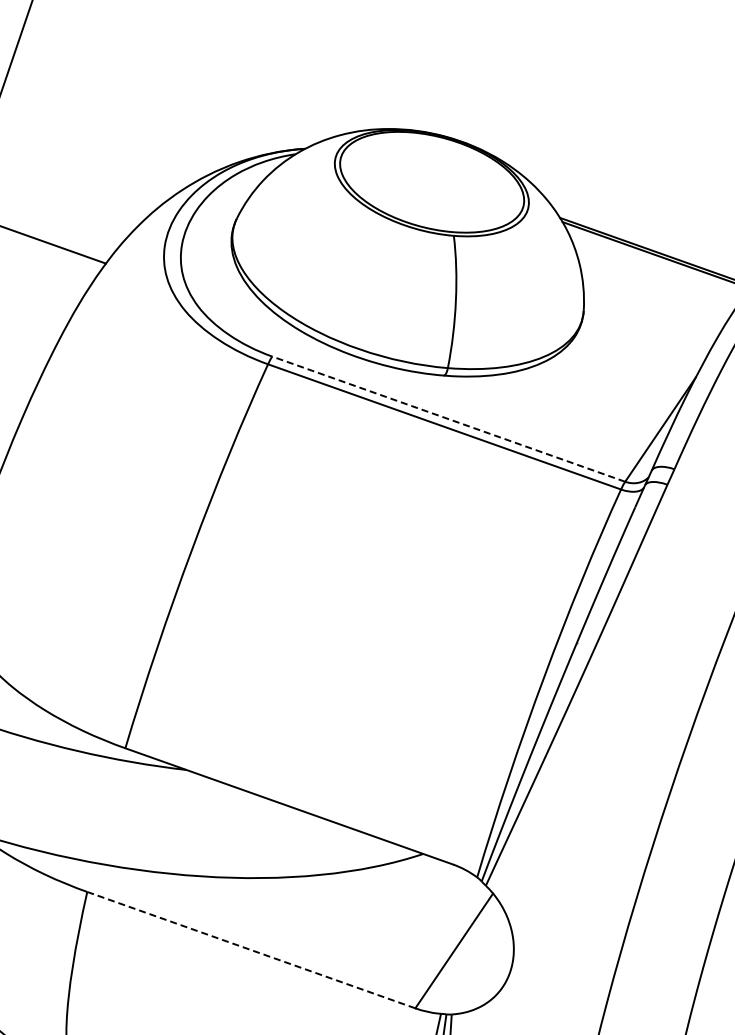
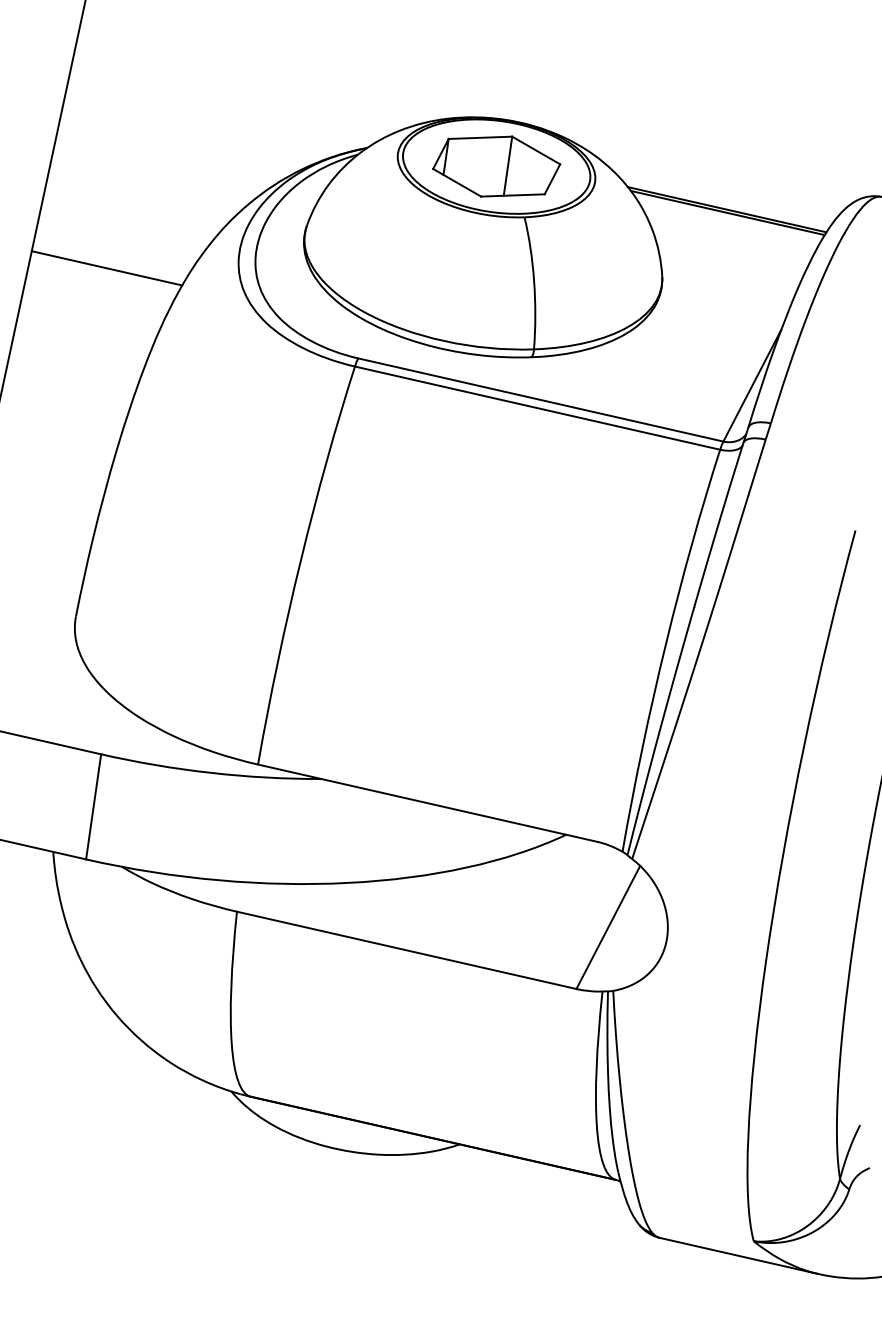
part: (431, 182) -> (496, 166), added
line: (448, 418) -> (540, 399), dashed -> solid
line: (252, 950) -> (407, 950), dashed -> solid

